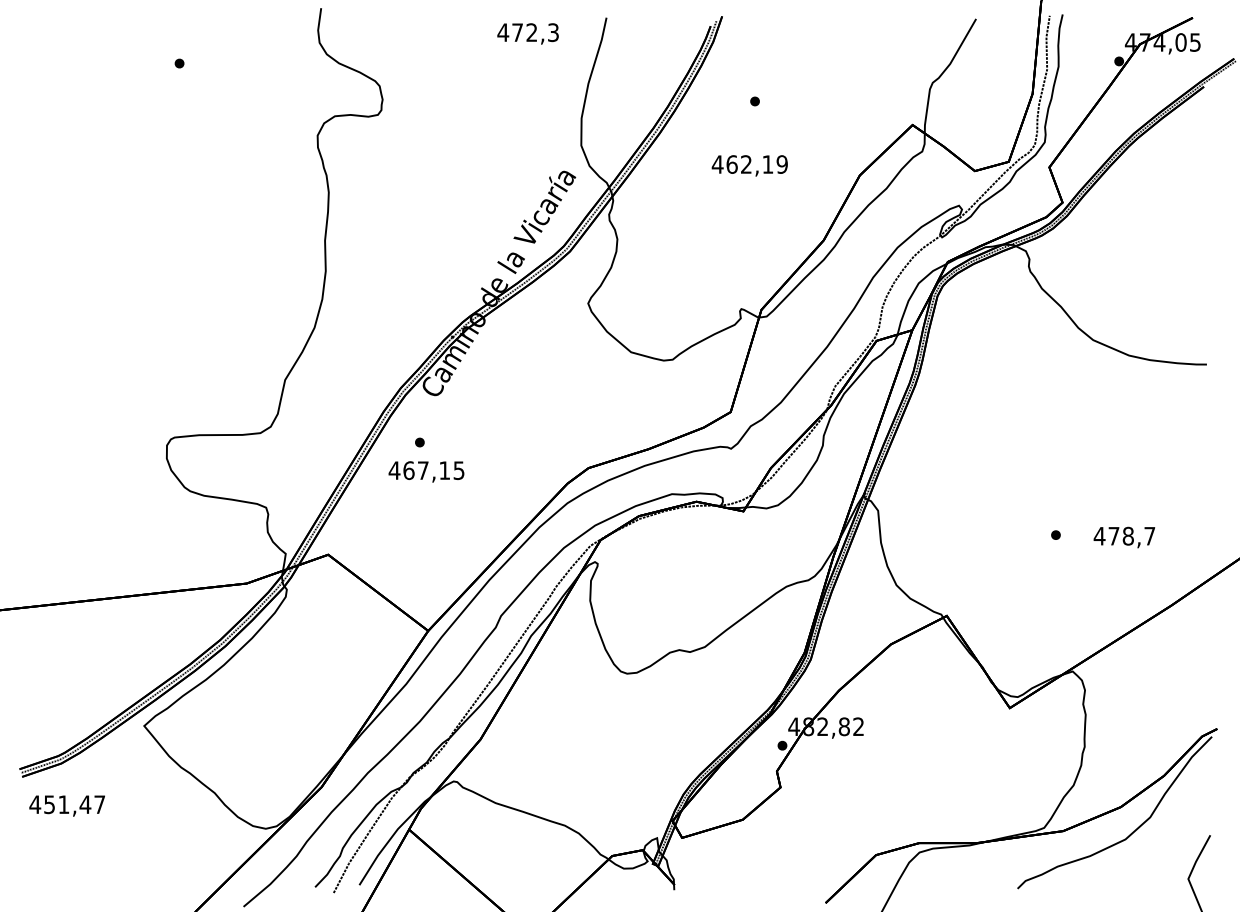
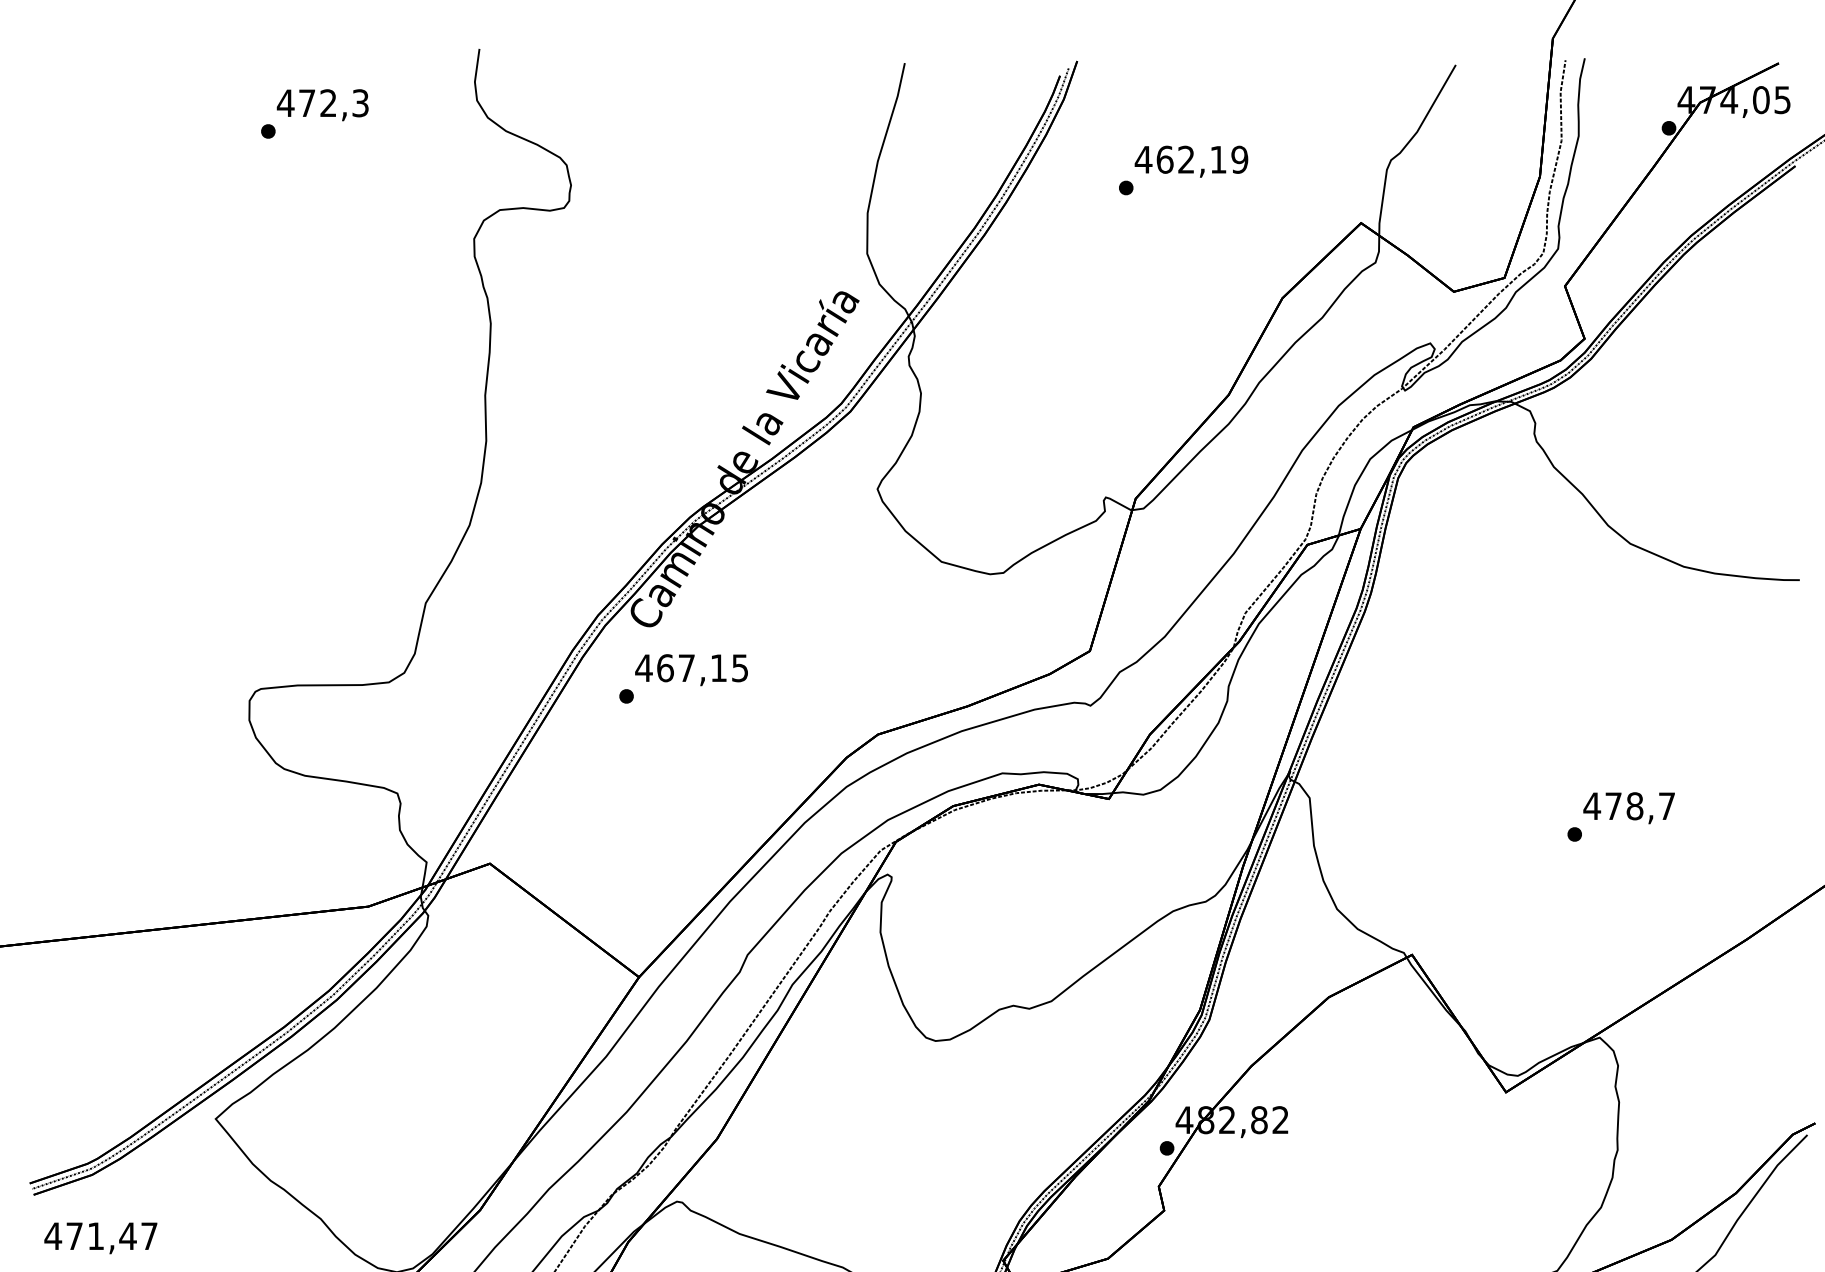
text: (527, 33) -> (321, 104), moved
text: (749, 165) -> (1190, 161), moved
text: (426, 471) -> (691, 669), moved
text: (1124, 537) -> (1629, 808), moved
text: (49, 804) -> (74, 1235), 451,47 -> 471,47

